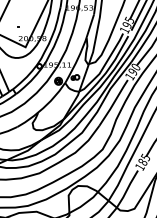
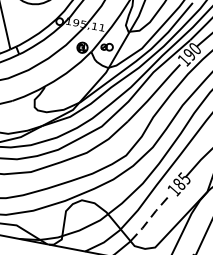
line: (127, 189) -> (150, 218), solid -> dashed

